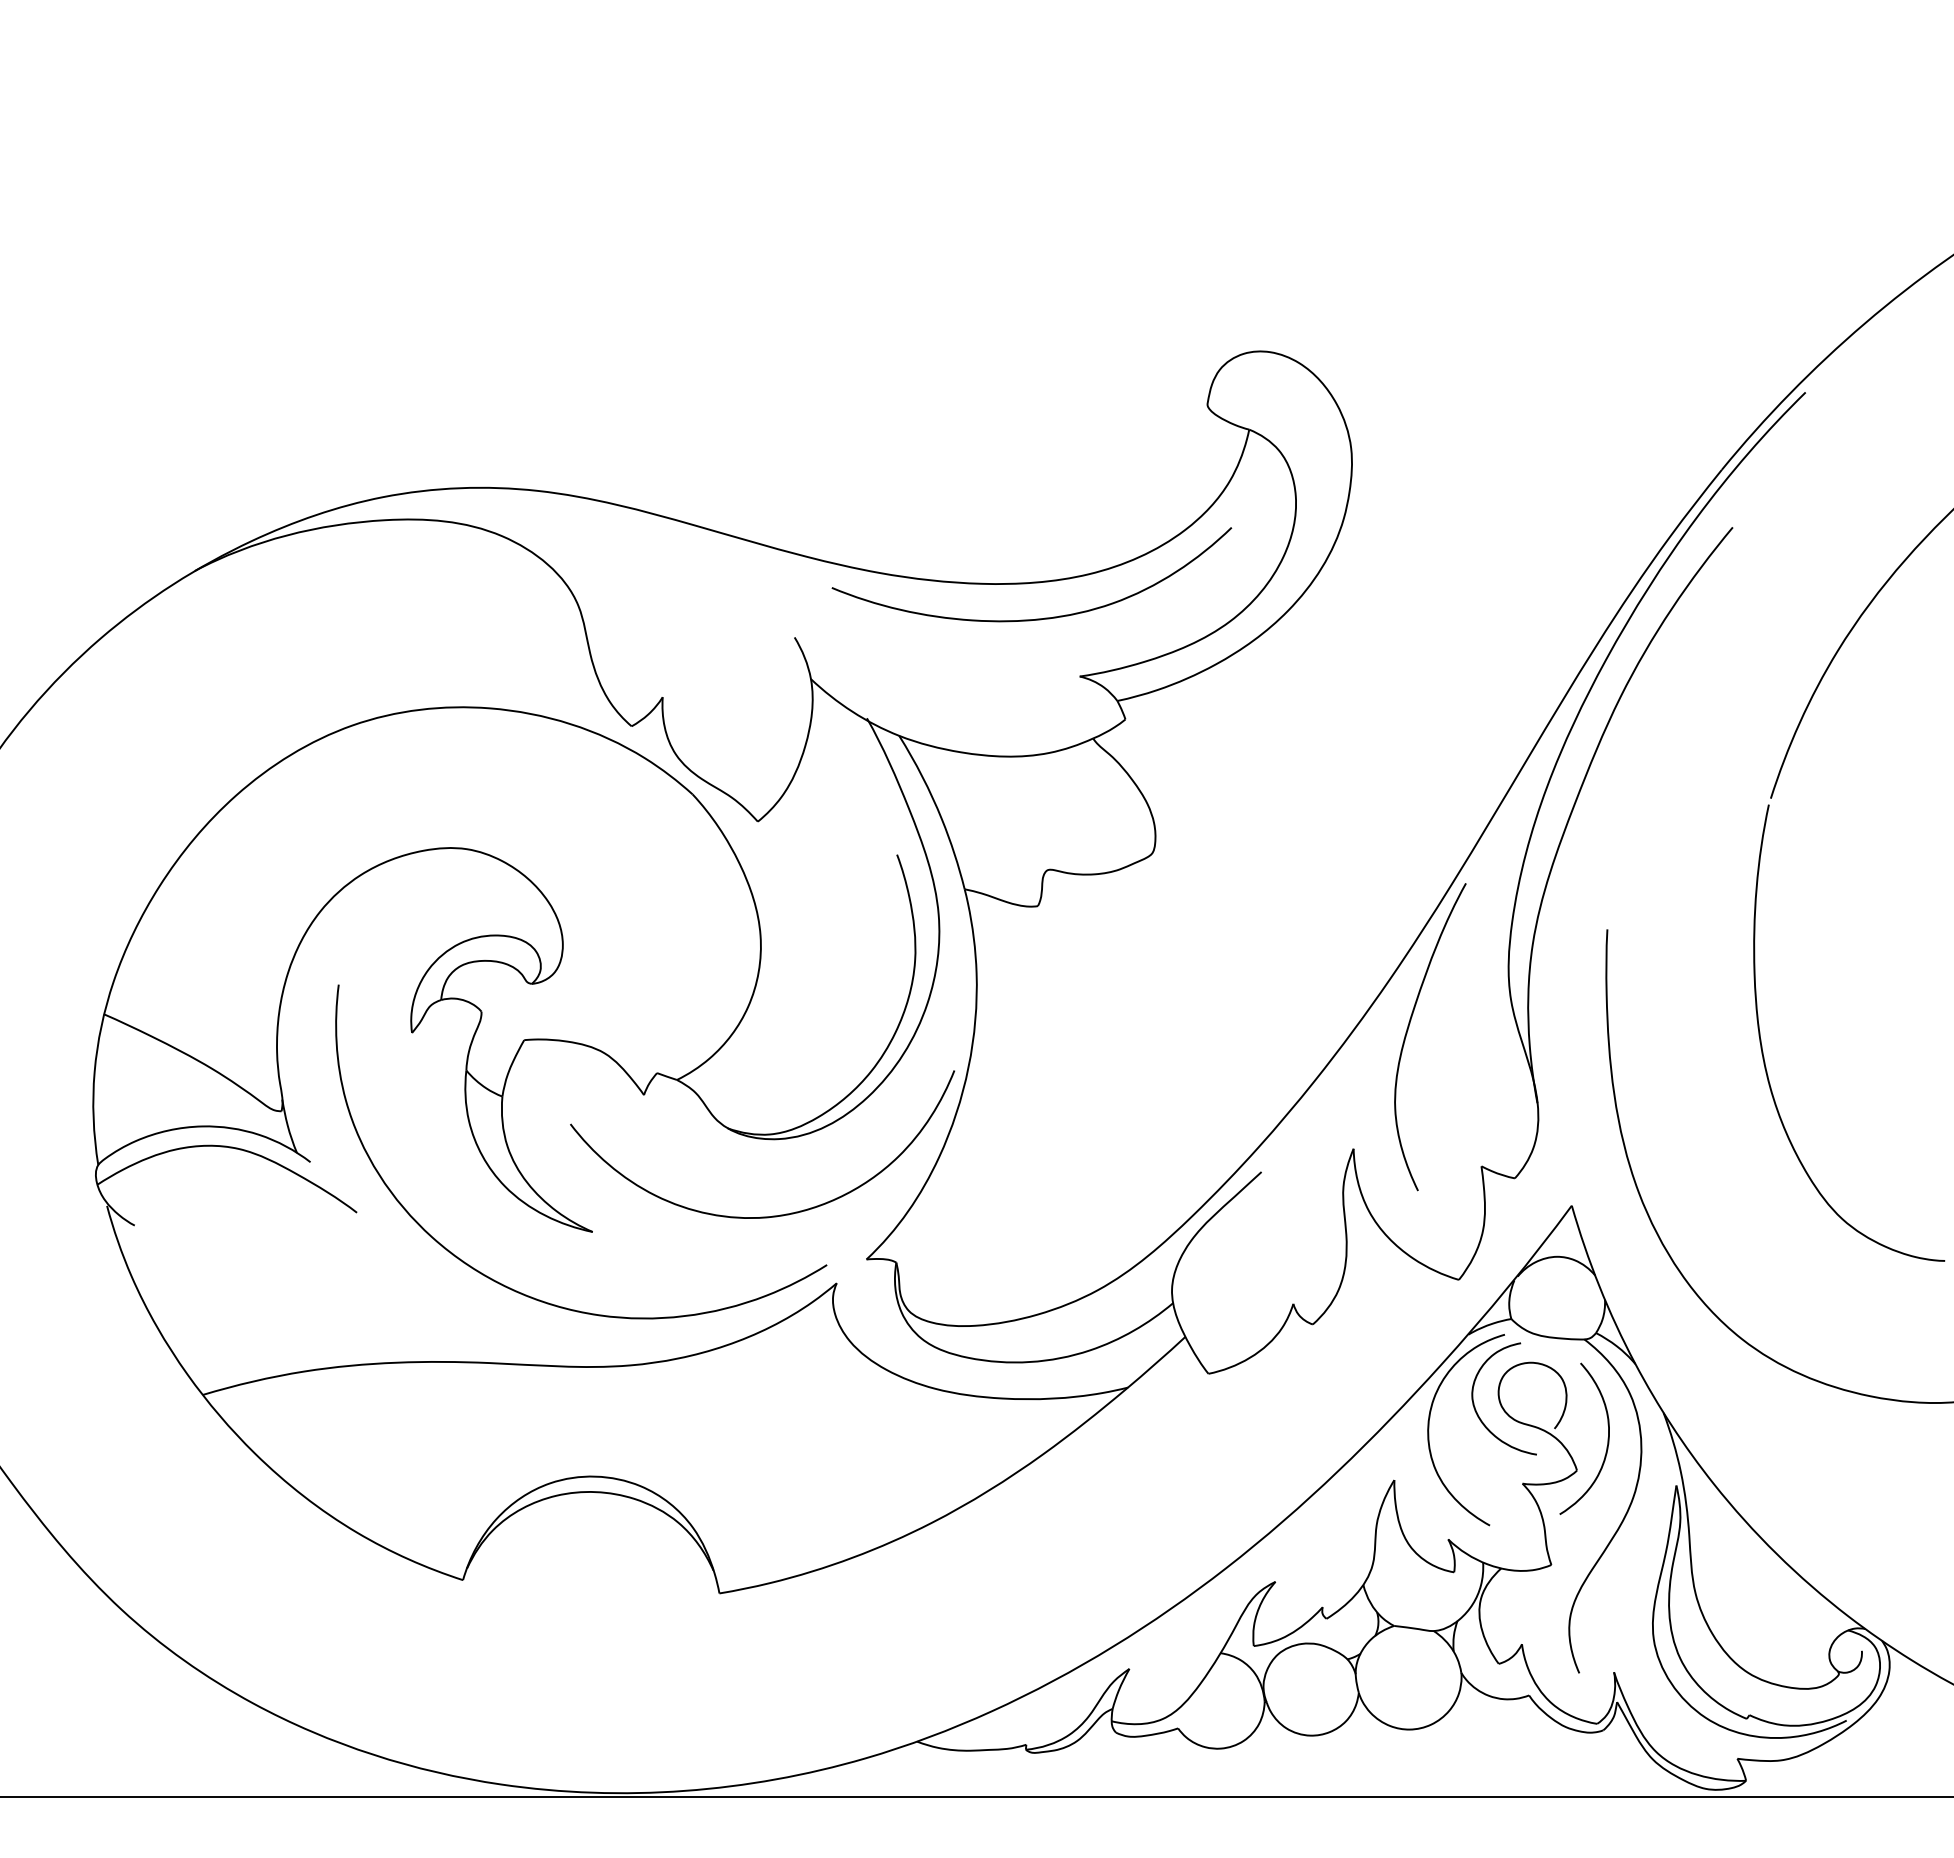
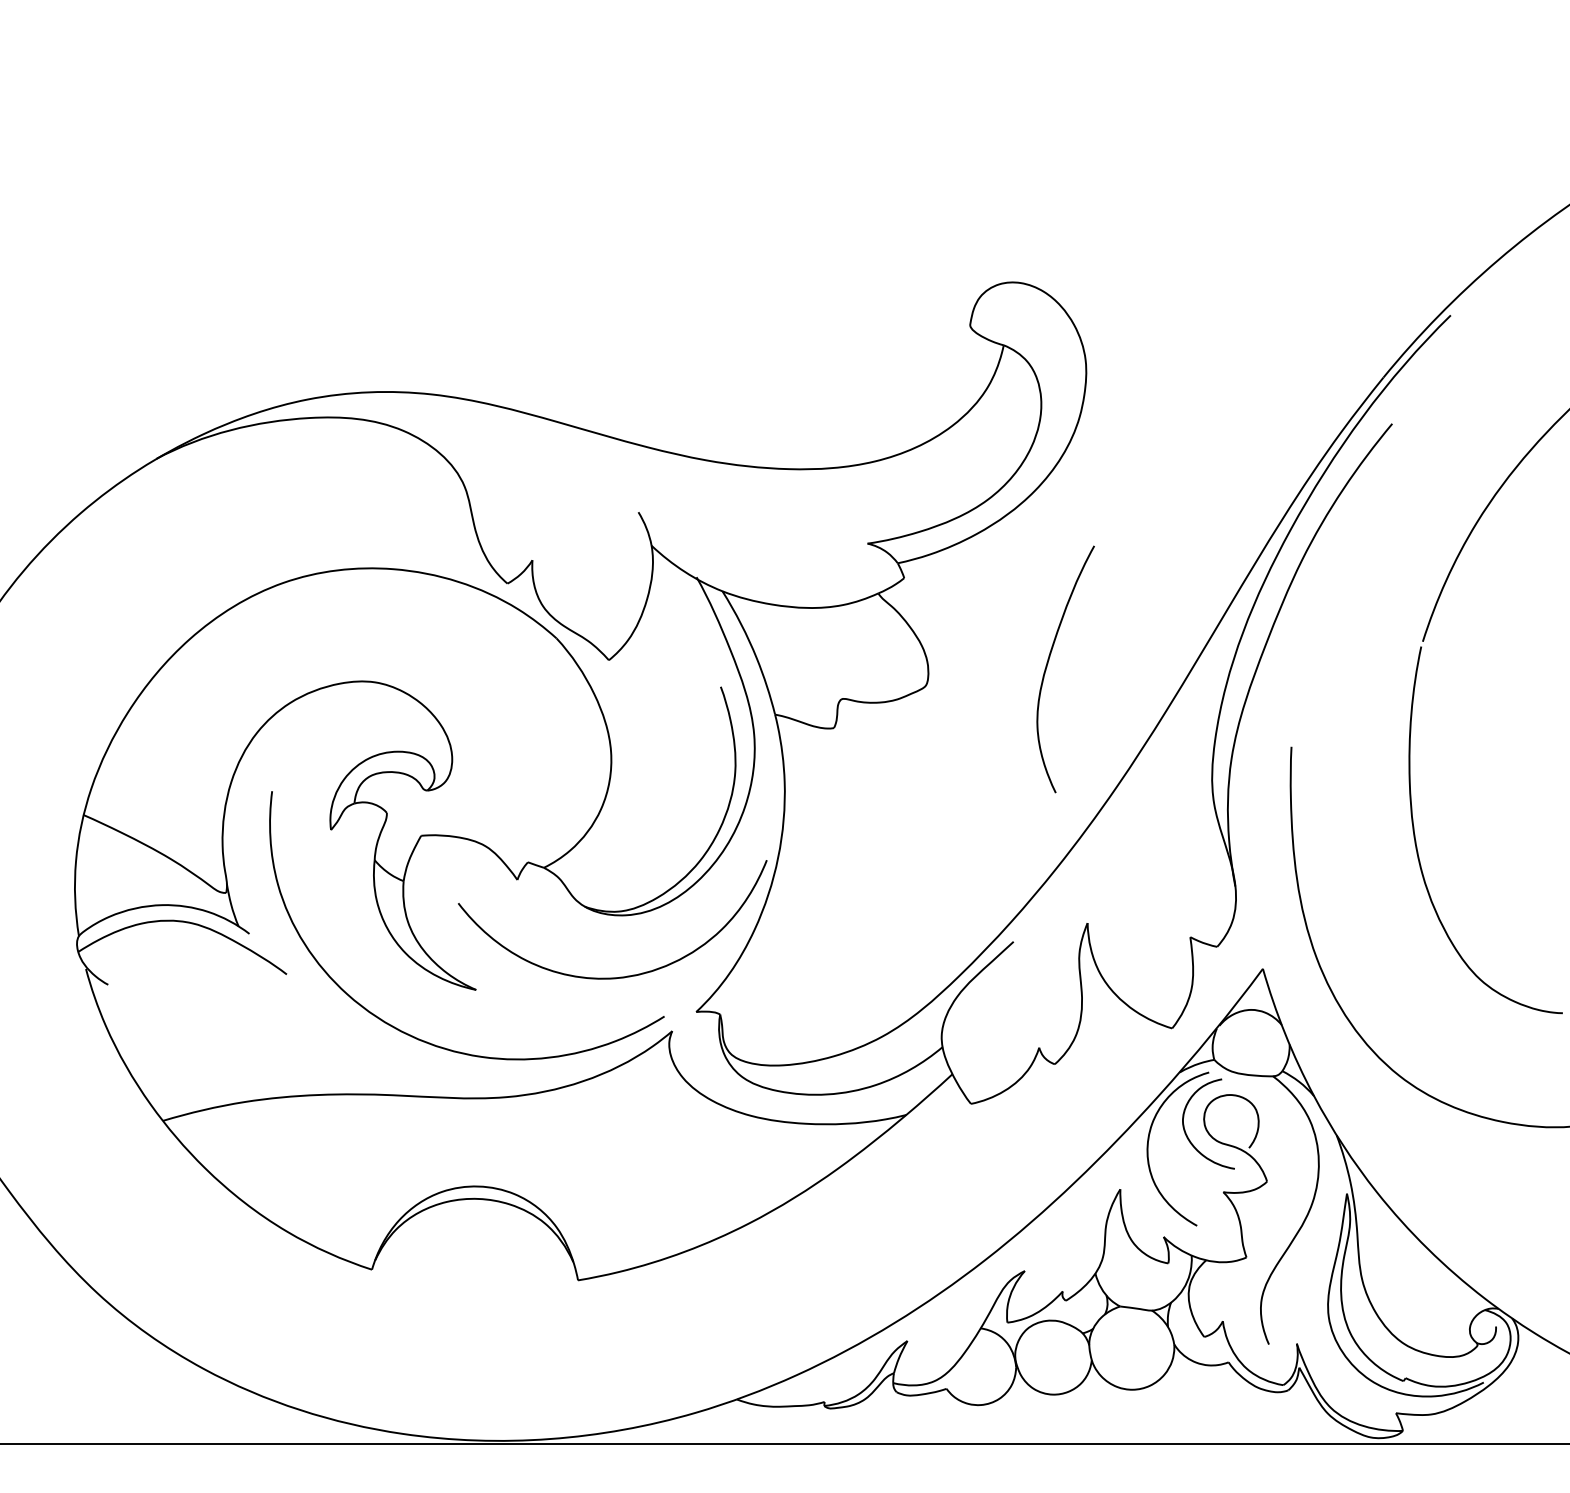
curve: (1036, 618) -> (832, 497), removed
curve: (1408, 1030) -> (1048, 664), moved
curve: (1607, 1438) -> (1291, 1155), removed

